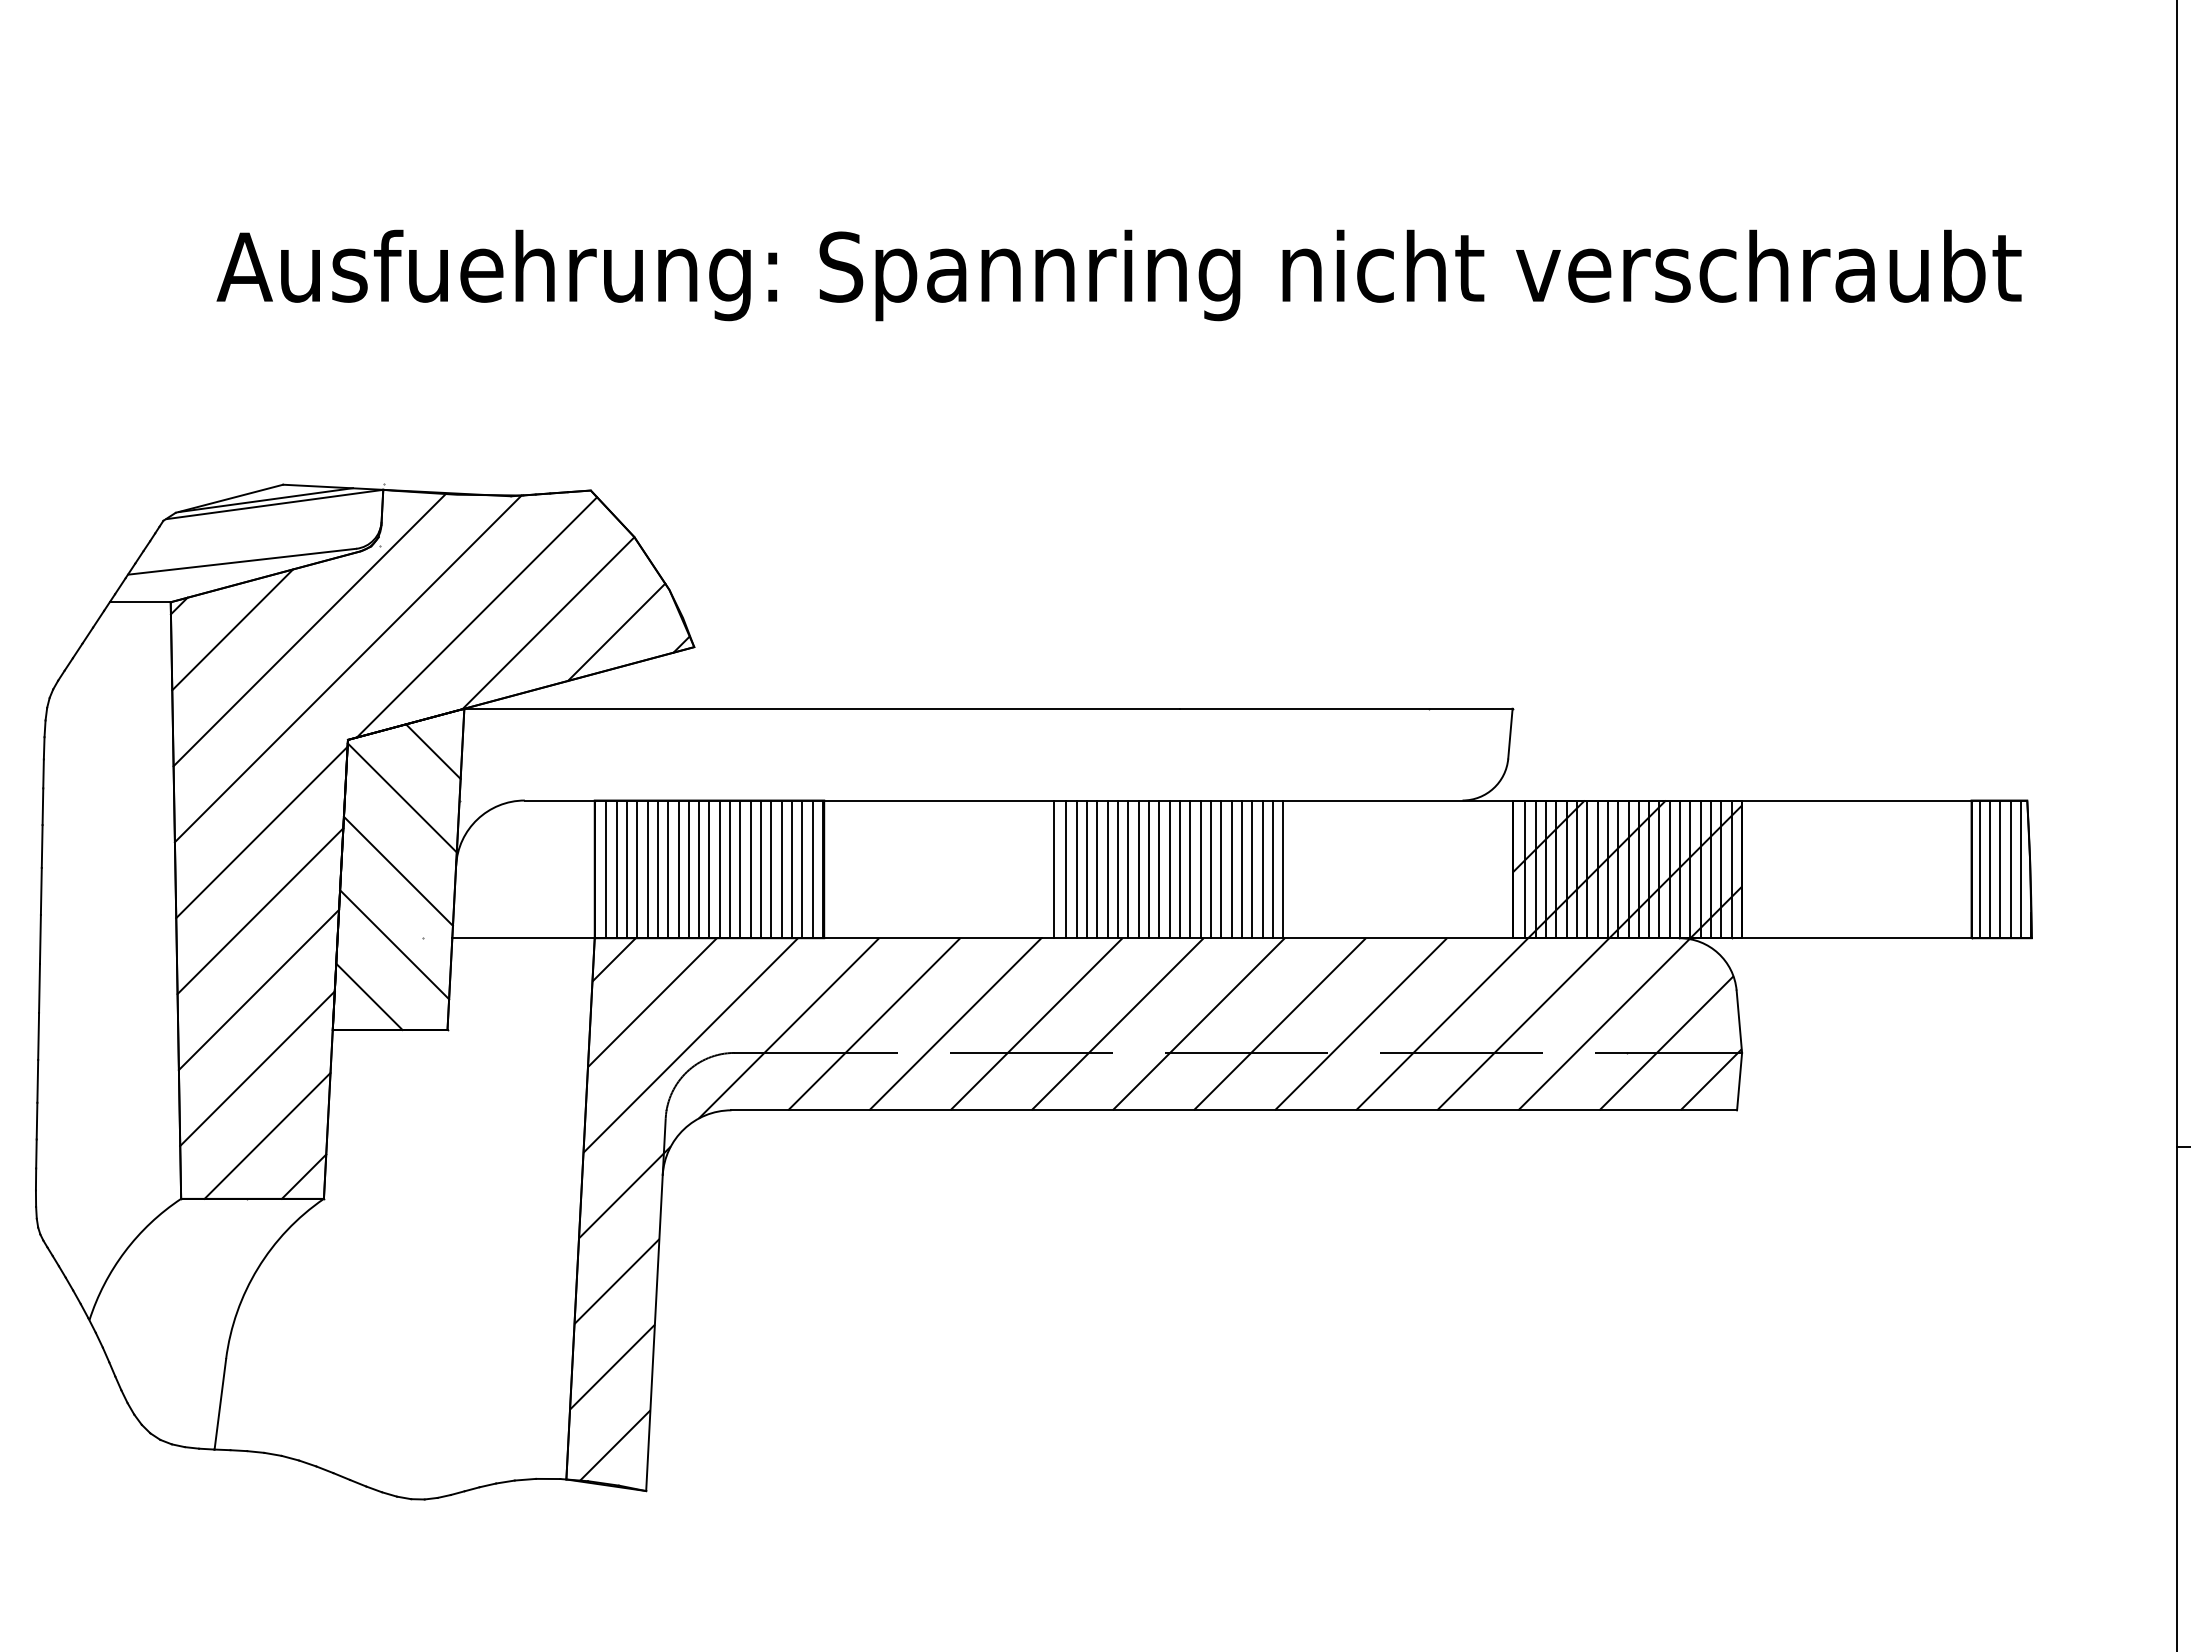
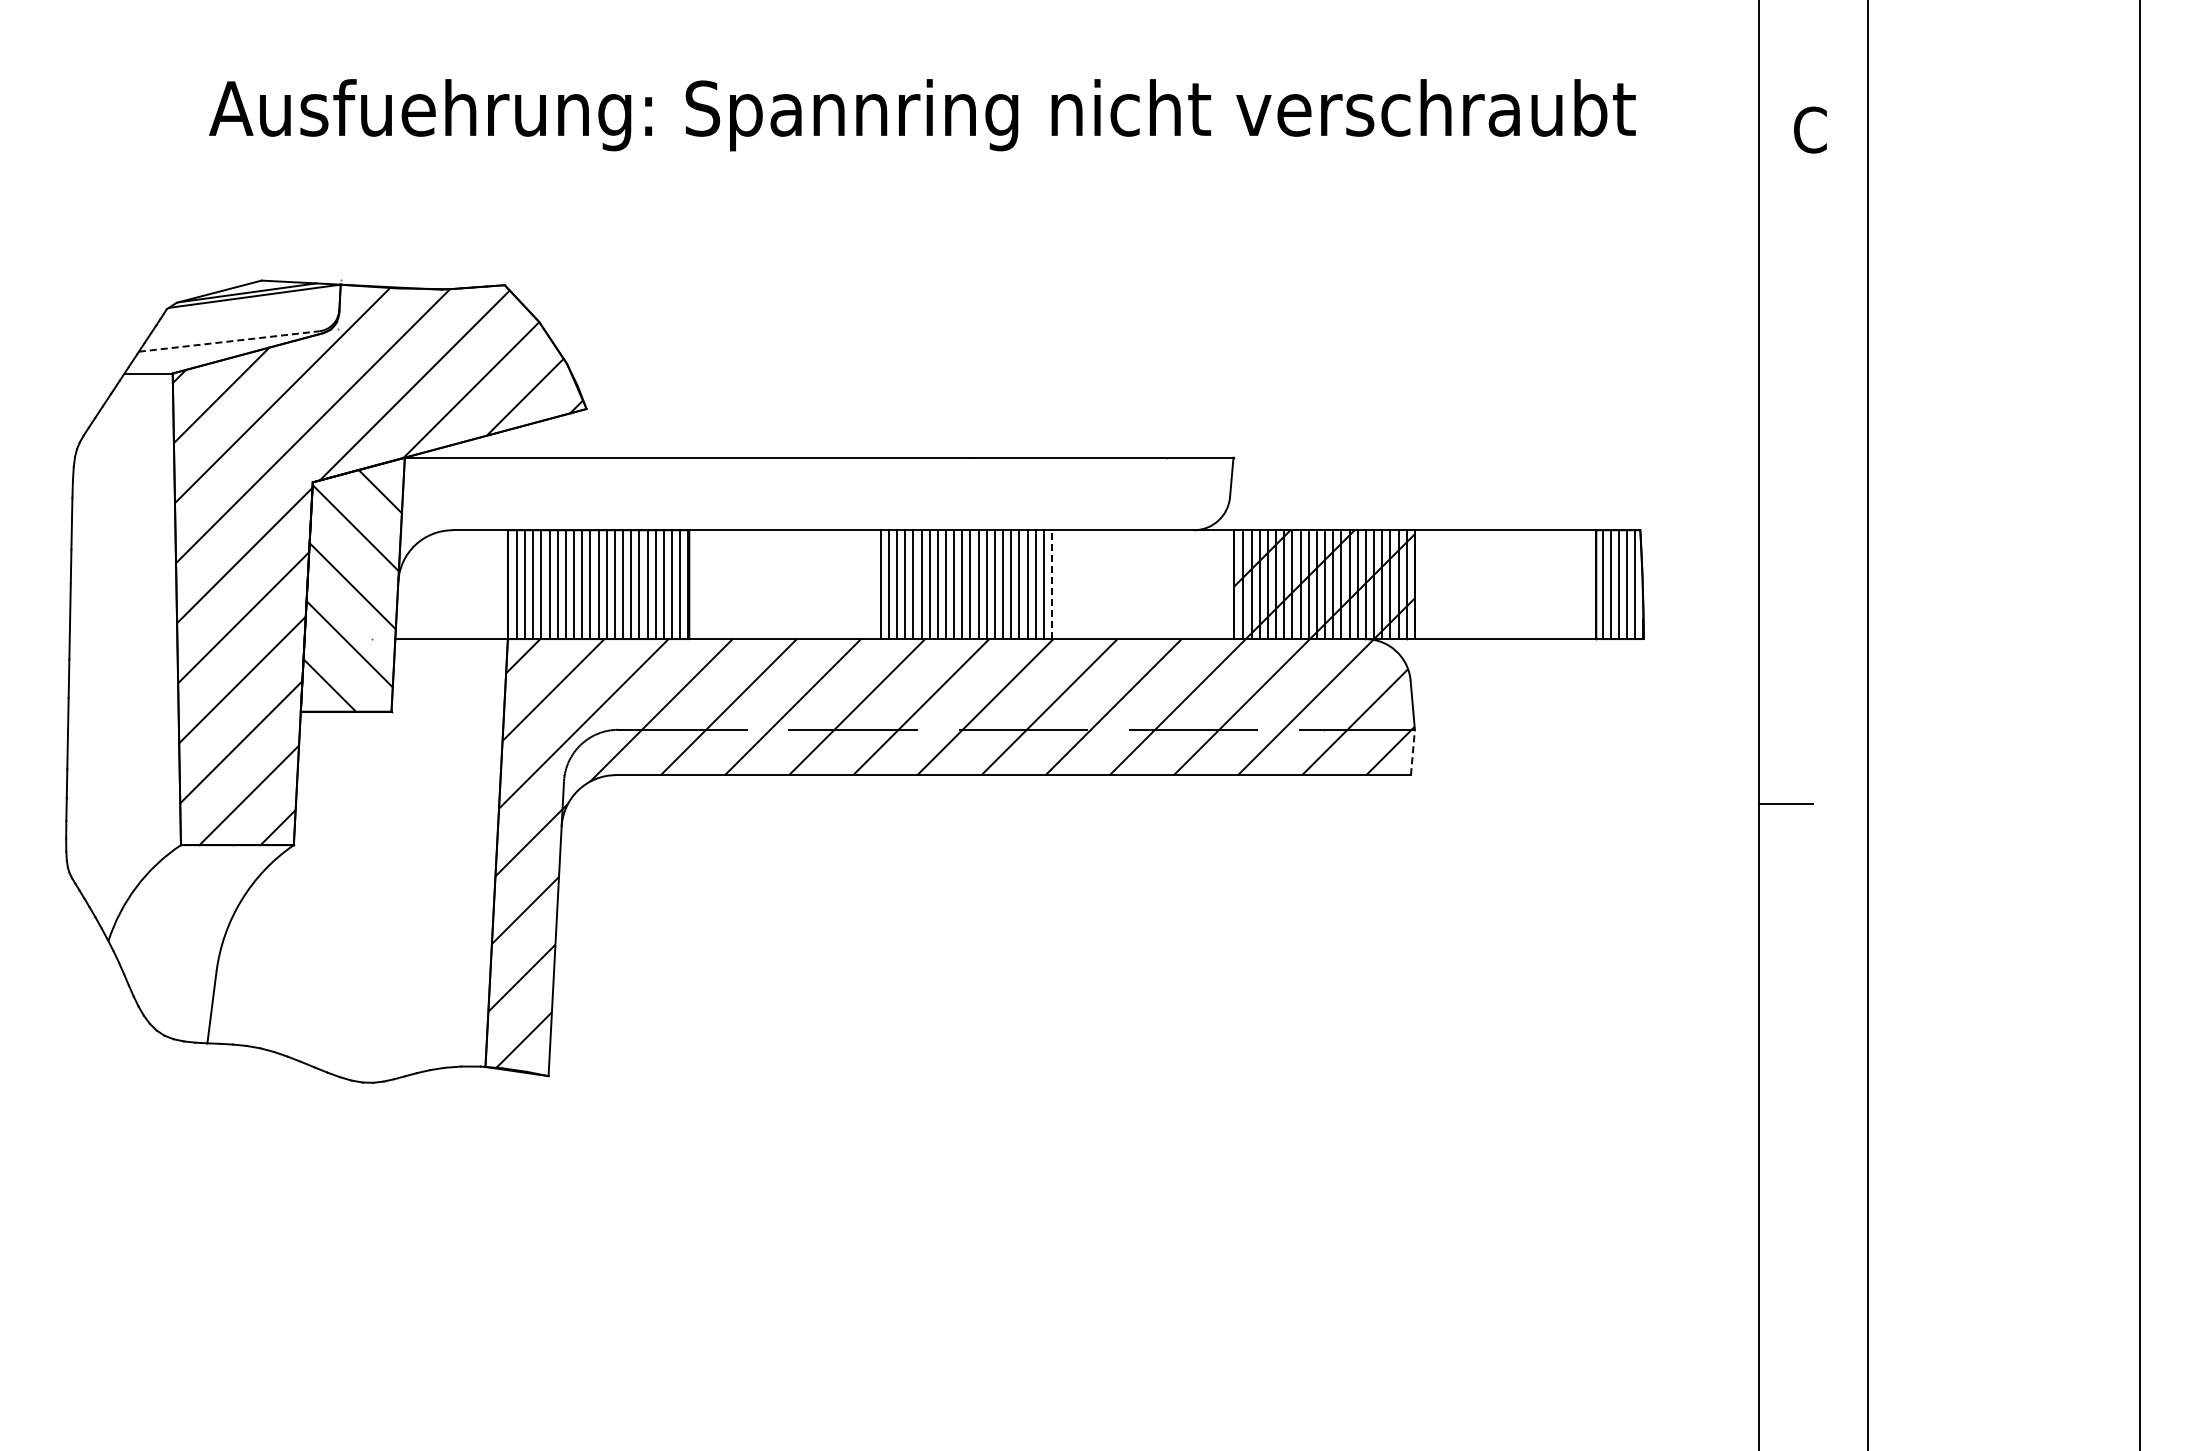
line: (242, 561) -> (229, 341), solid -> dashed
line: (1053, 869) -> (870, 584), removed
line: (1283, 869) -> (1052, 584), solid -> dashed
line: (1739, 1081) -> (1412, 752), solid -> dashed

